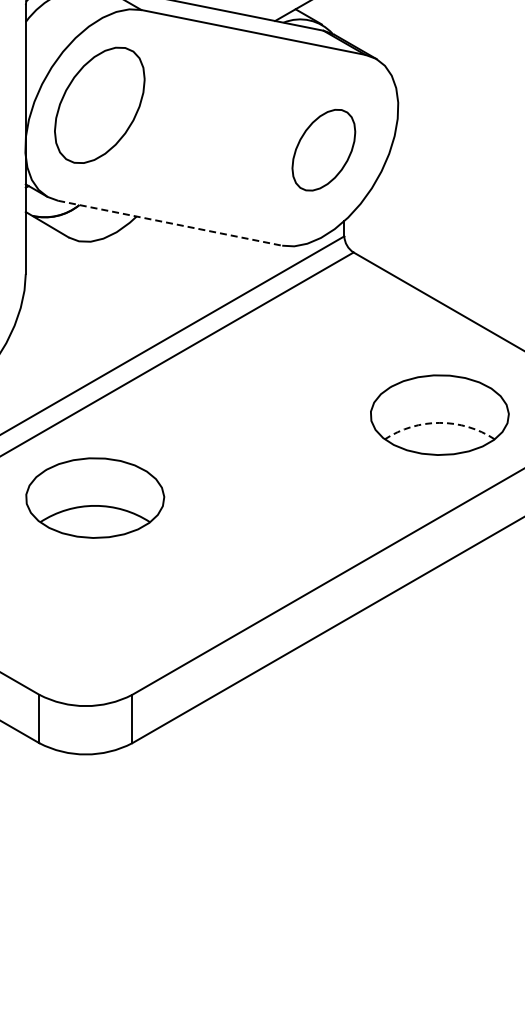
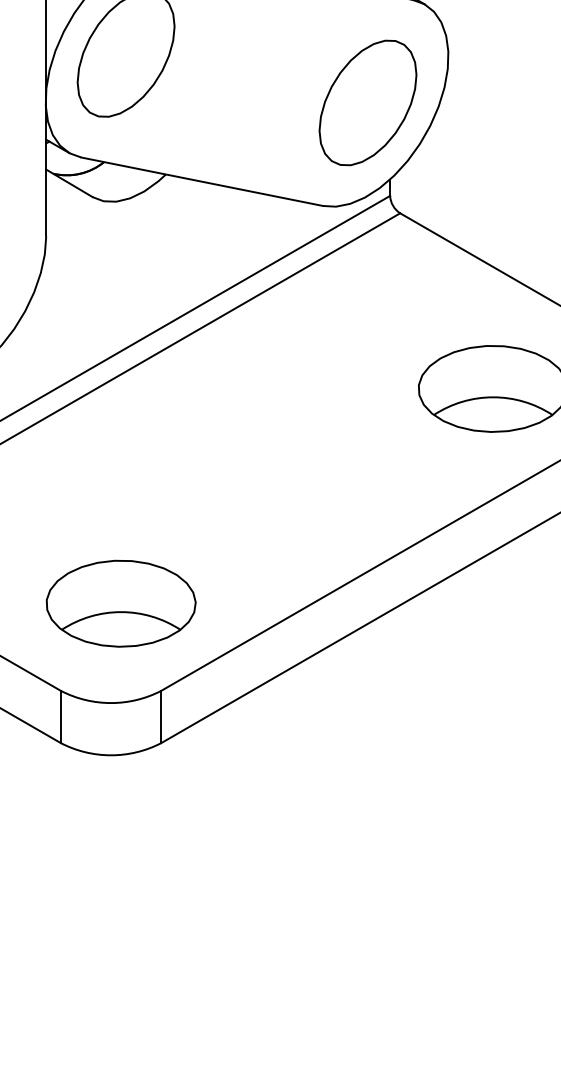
part: (323, 149) -> (367, 102), size x1.43
line: (170, 223) -> (202, 182), dashed -> solid
arc: (439, 422) -> (492, 396), dashed -> solid
part: (95, 497) -> (121, 603), moved

